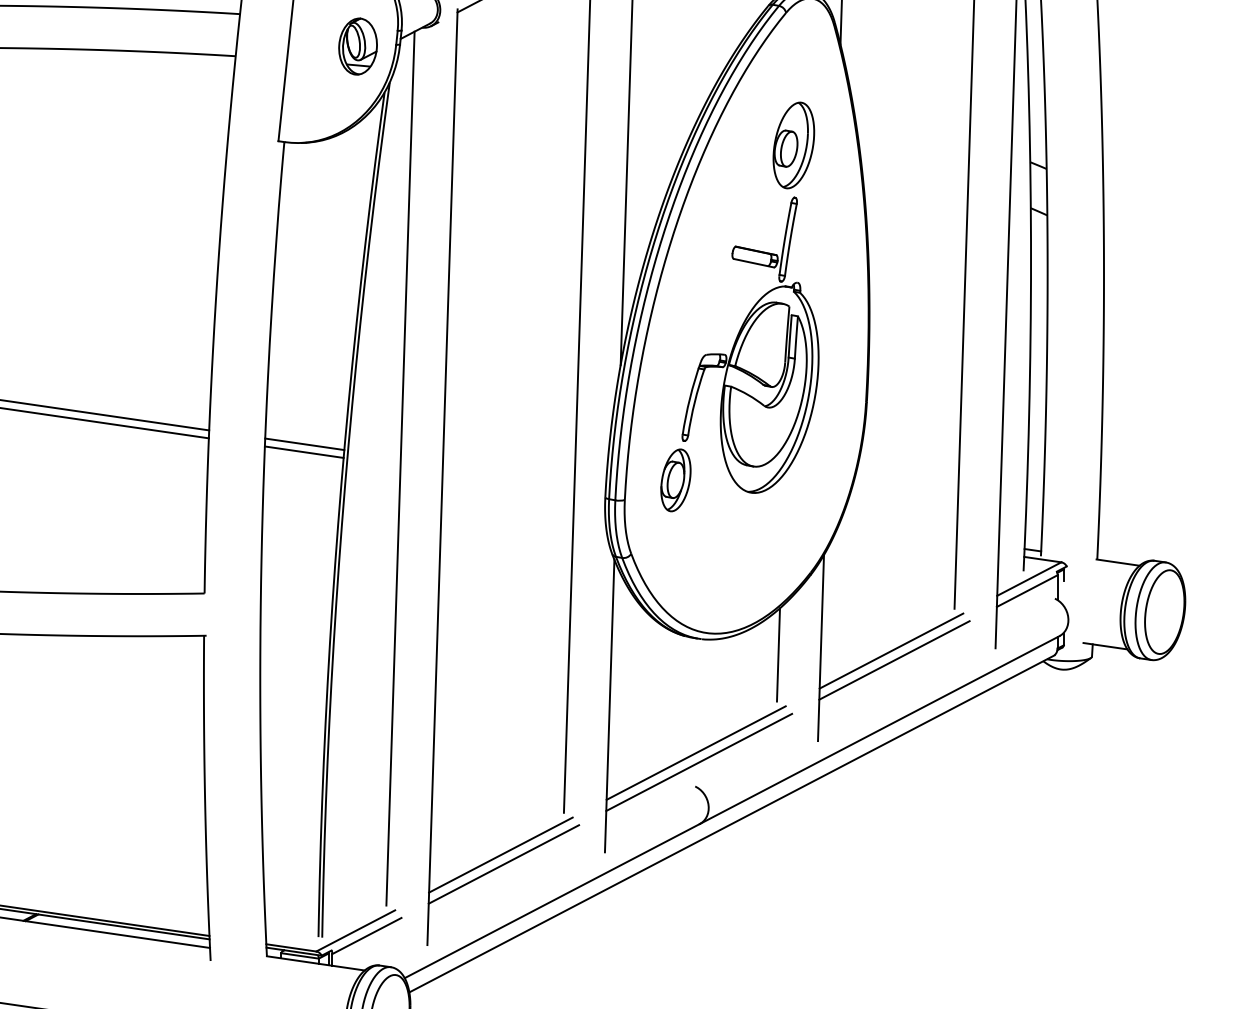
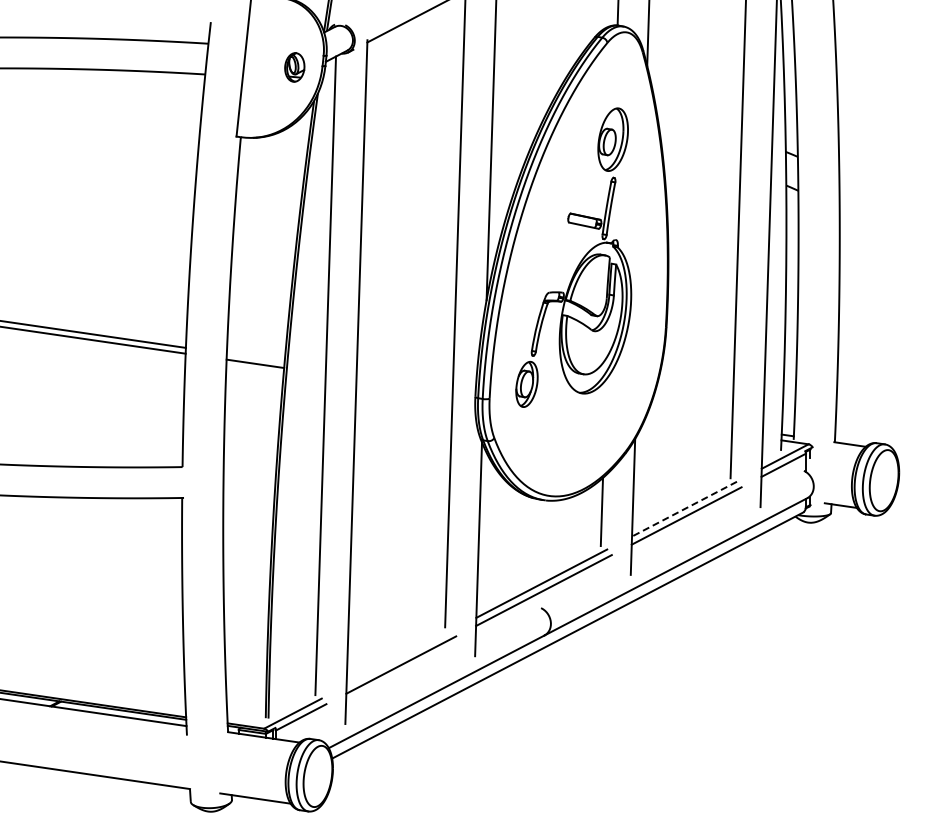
part: (357, 46) -> (294, 67), size x0.7
line: (304, 443) -> (255, 357), removed
line: (891, 651) -> (684, 509), solid -> dashed
line: (500, 854) -> (398, 657), removed

